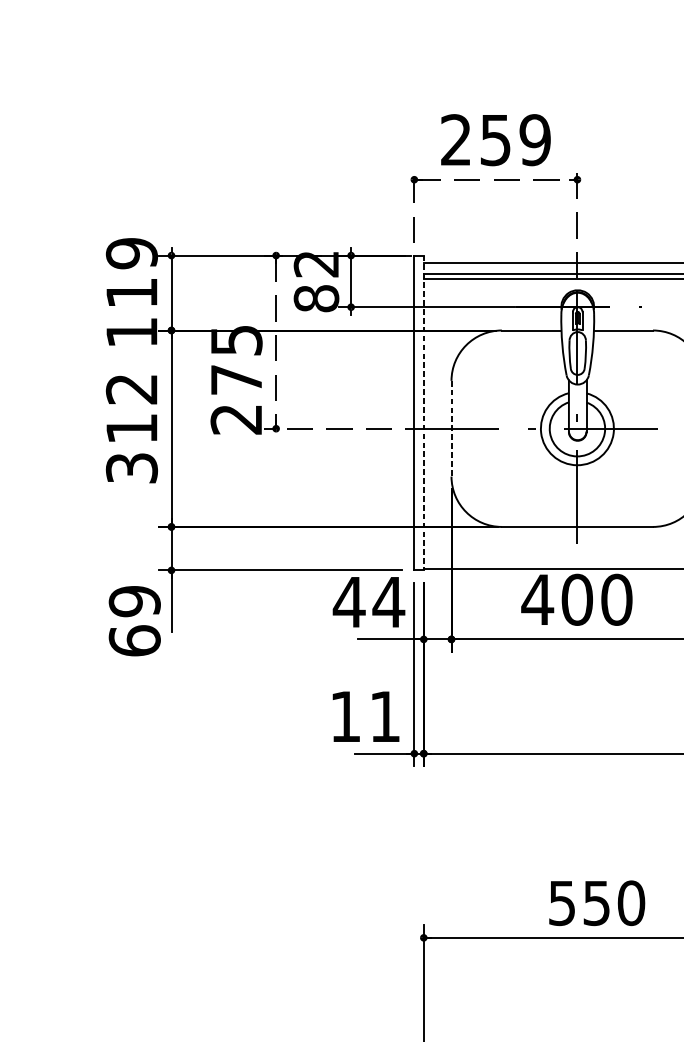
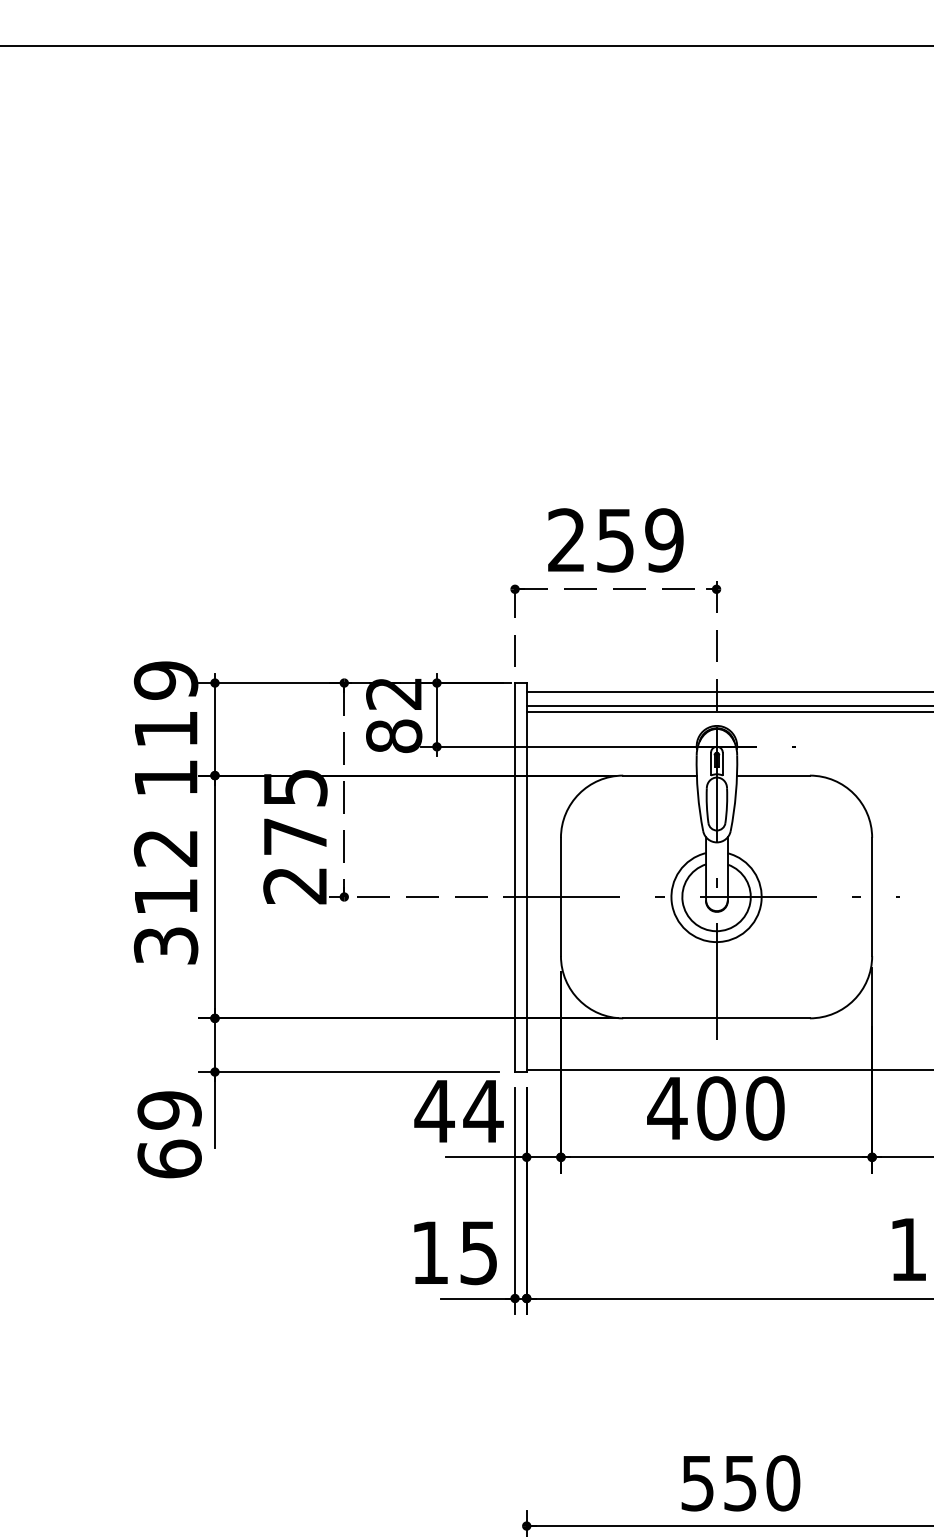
line: (423, 413) -> (526, 878), dashed -> solid
line: (451, 429) -> (560, 897), dashed -> solid
text: (384, 717) -> (478, 1253), 11 -> 15

